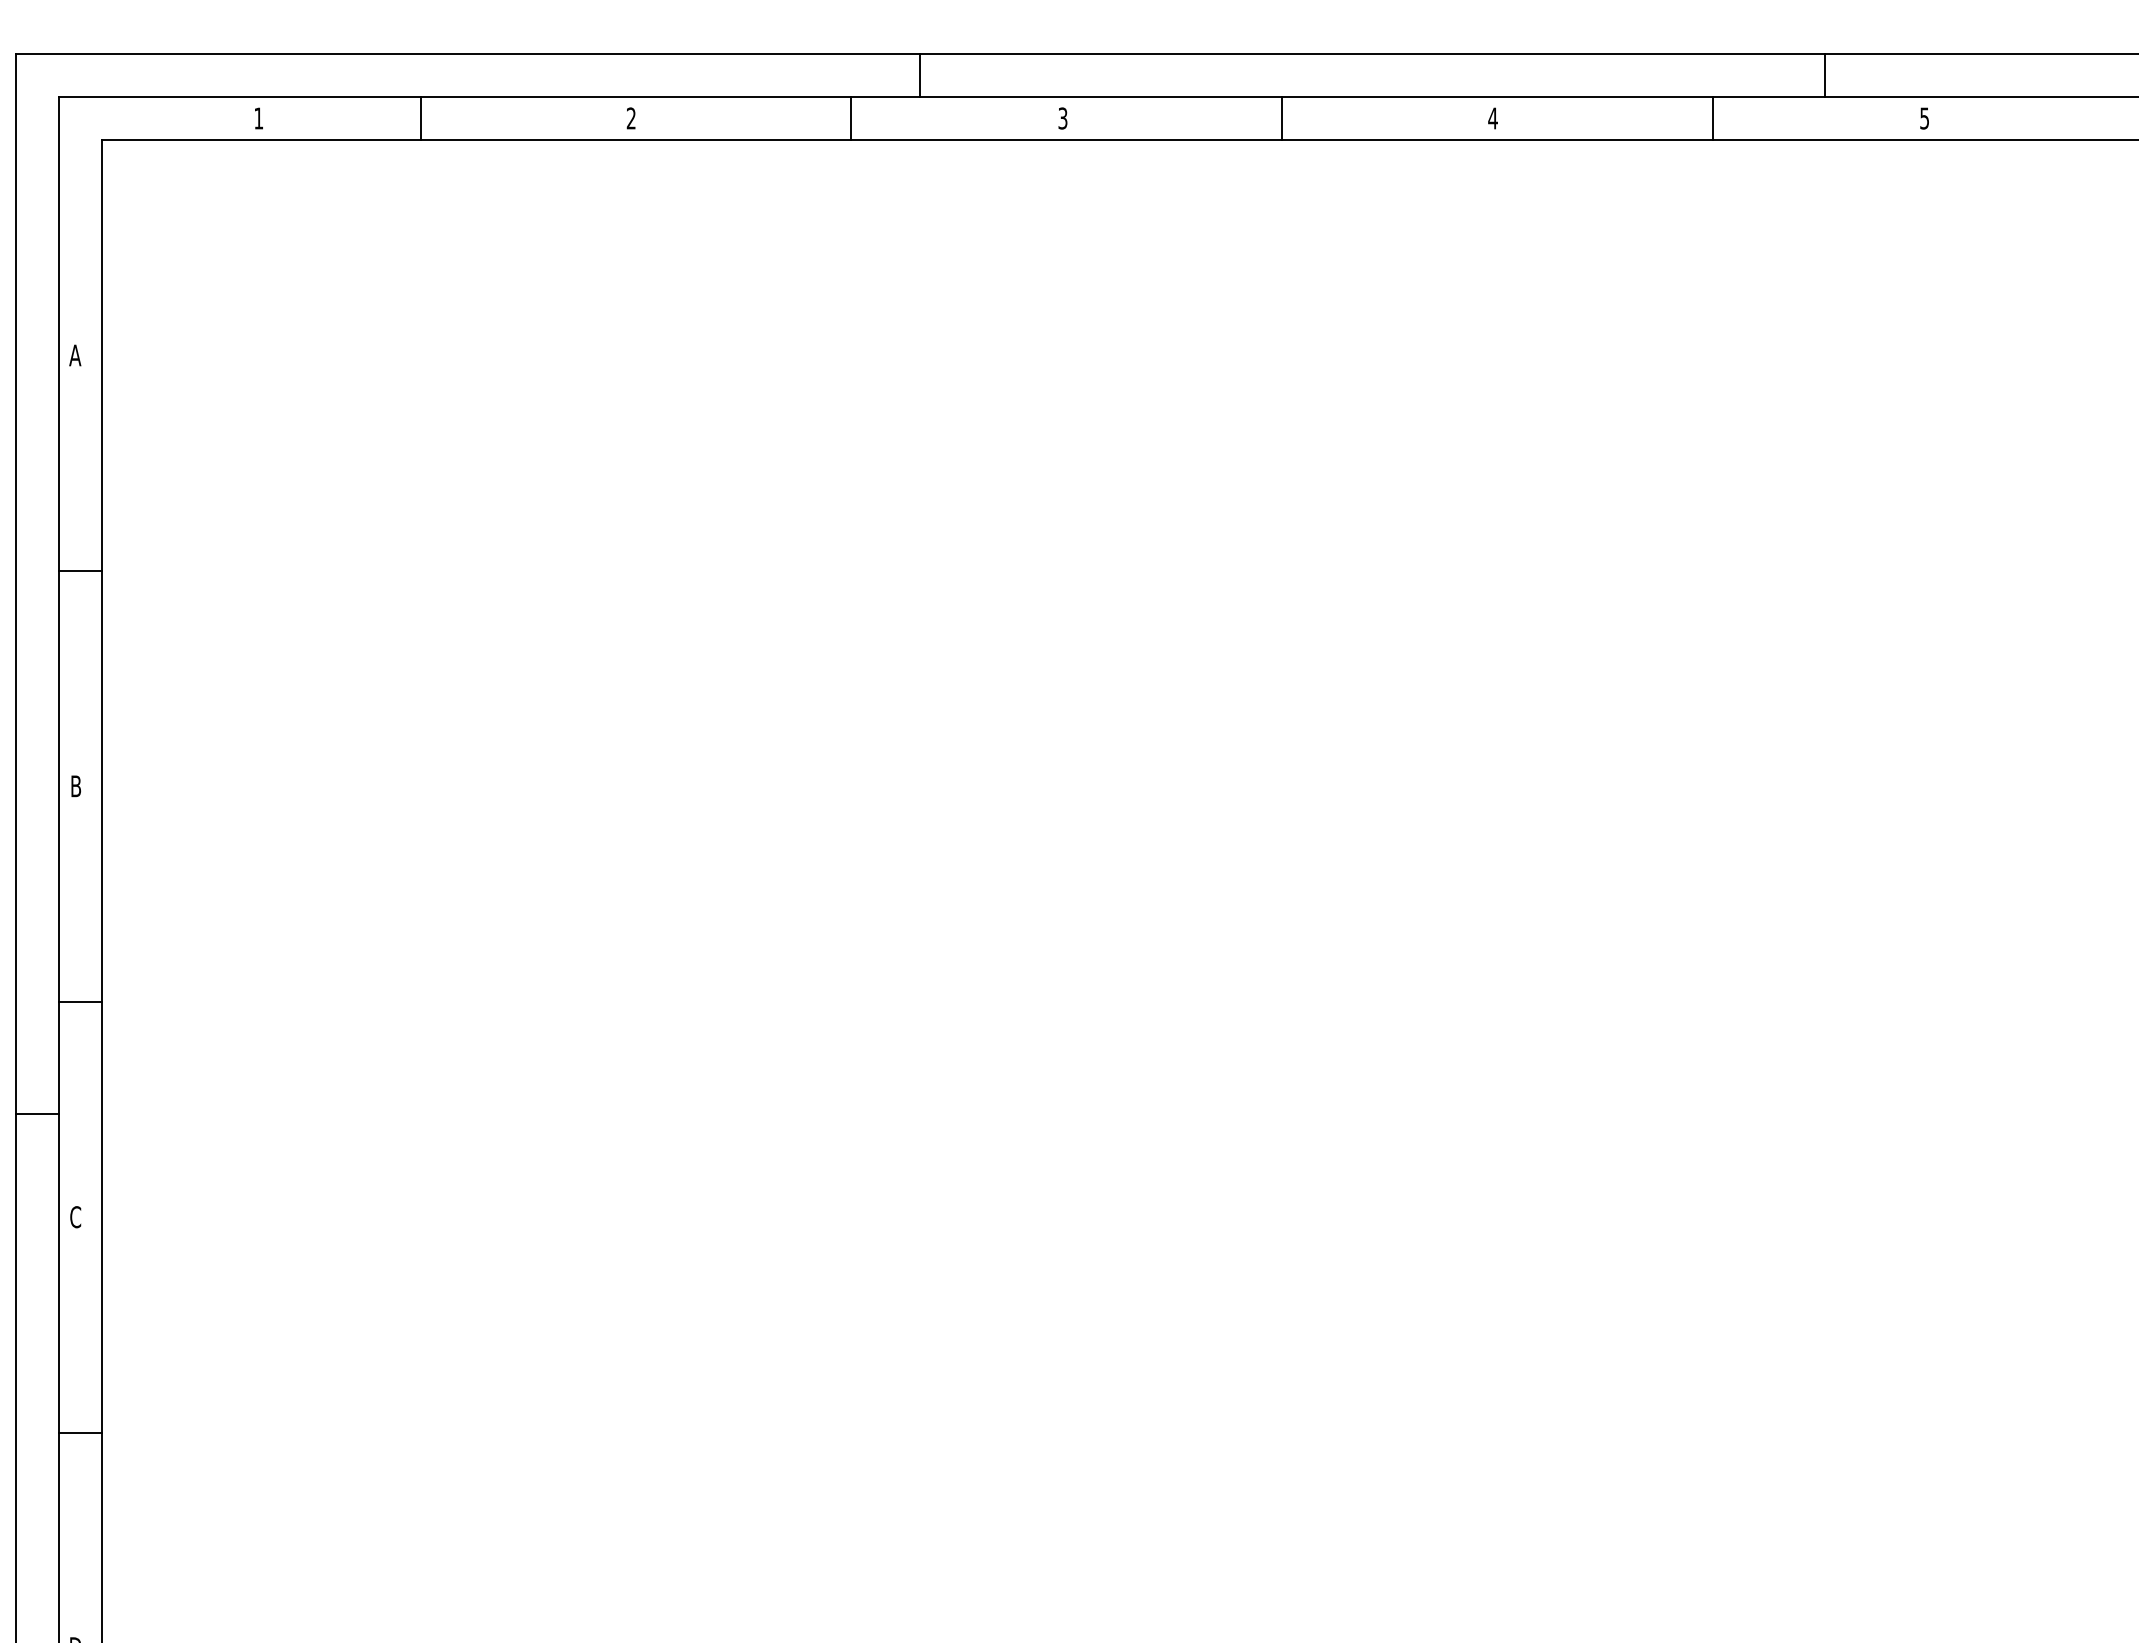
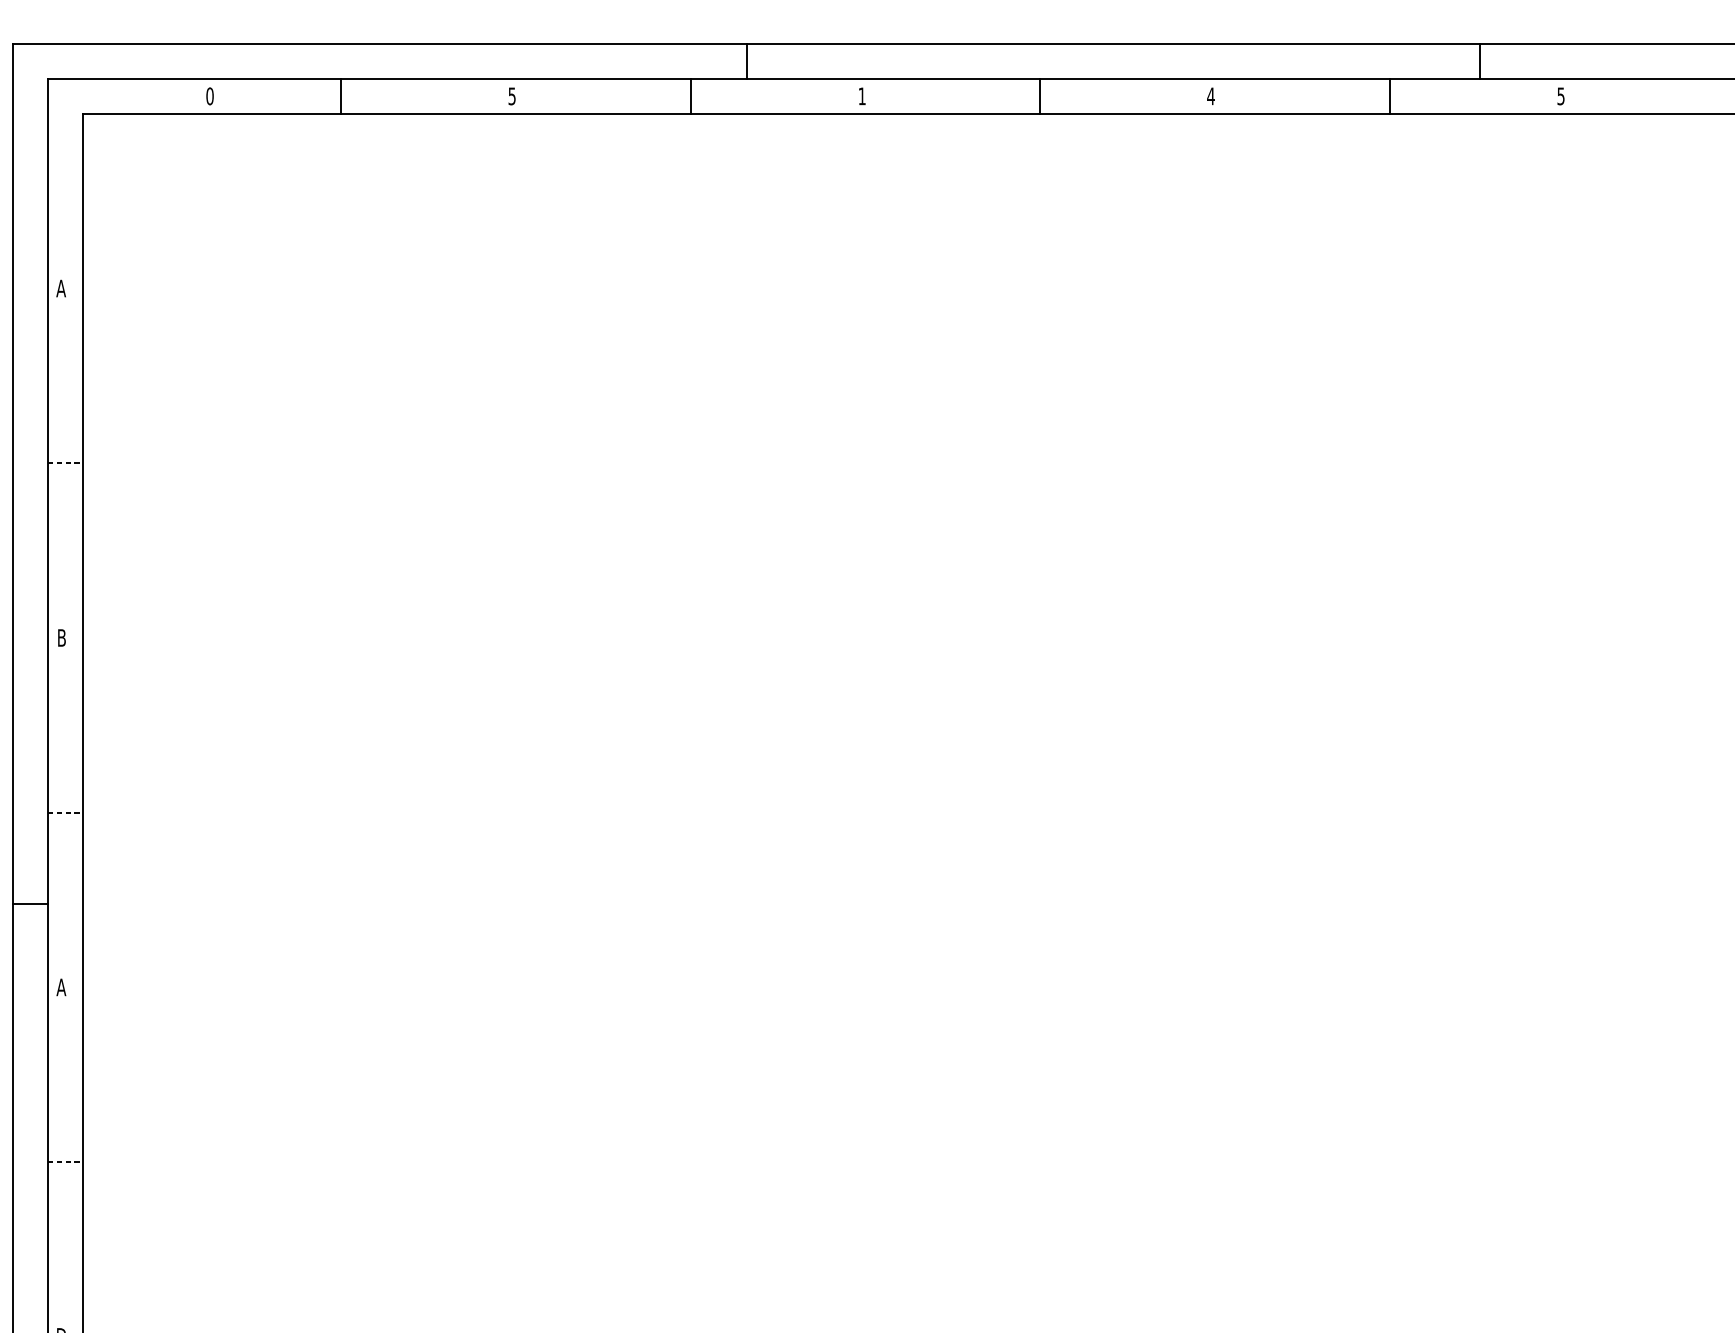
text: (258, 118) -> (209, 96), 1 -> 0
text: (631, 118) -> (512, 96), 2 -> 5
text: (1062, 118) -> (861, 96), 3 -> 1
line: (80, 570) -> (65, 462), solid -> dashed
line: (80, 1001) -> (65, 812), solid -> dashed
text: (75, 1217) -> (61, 987), C -> A
line: (80, 1432) -> (65, 1162), solid -> dashed

